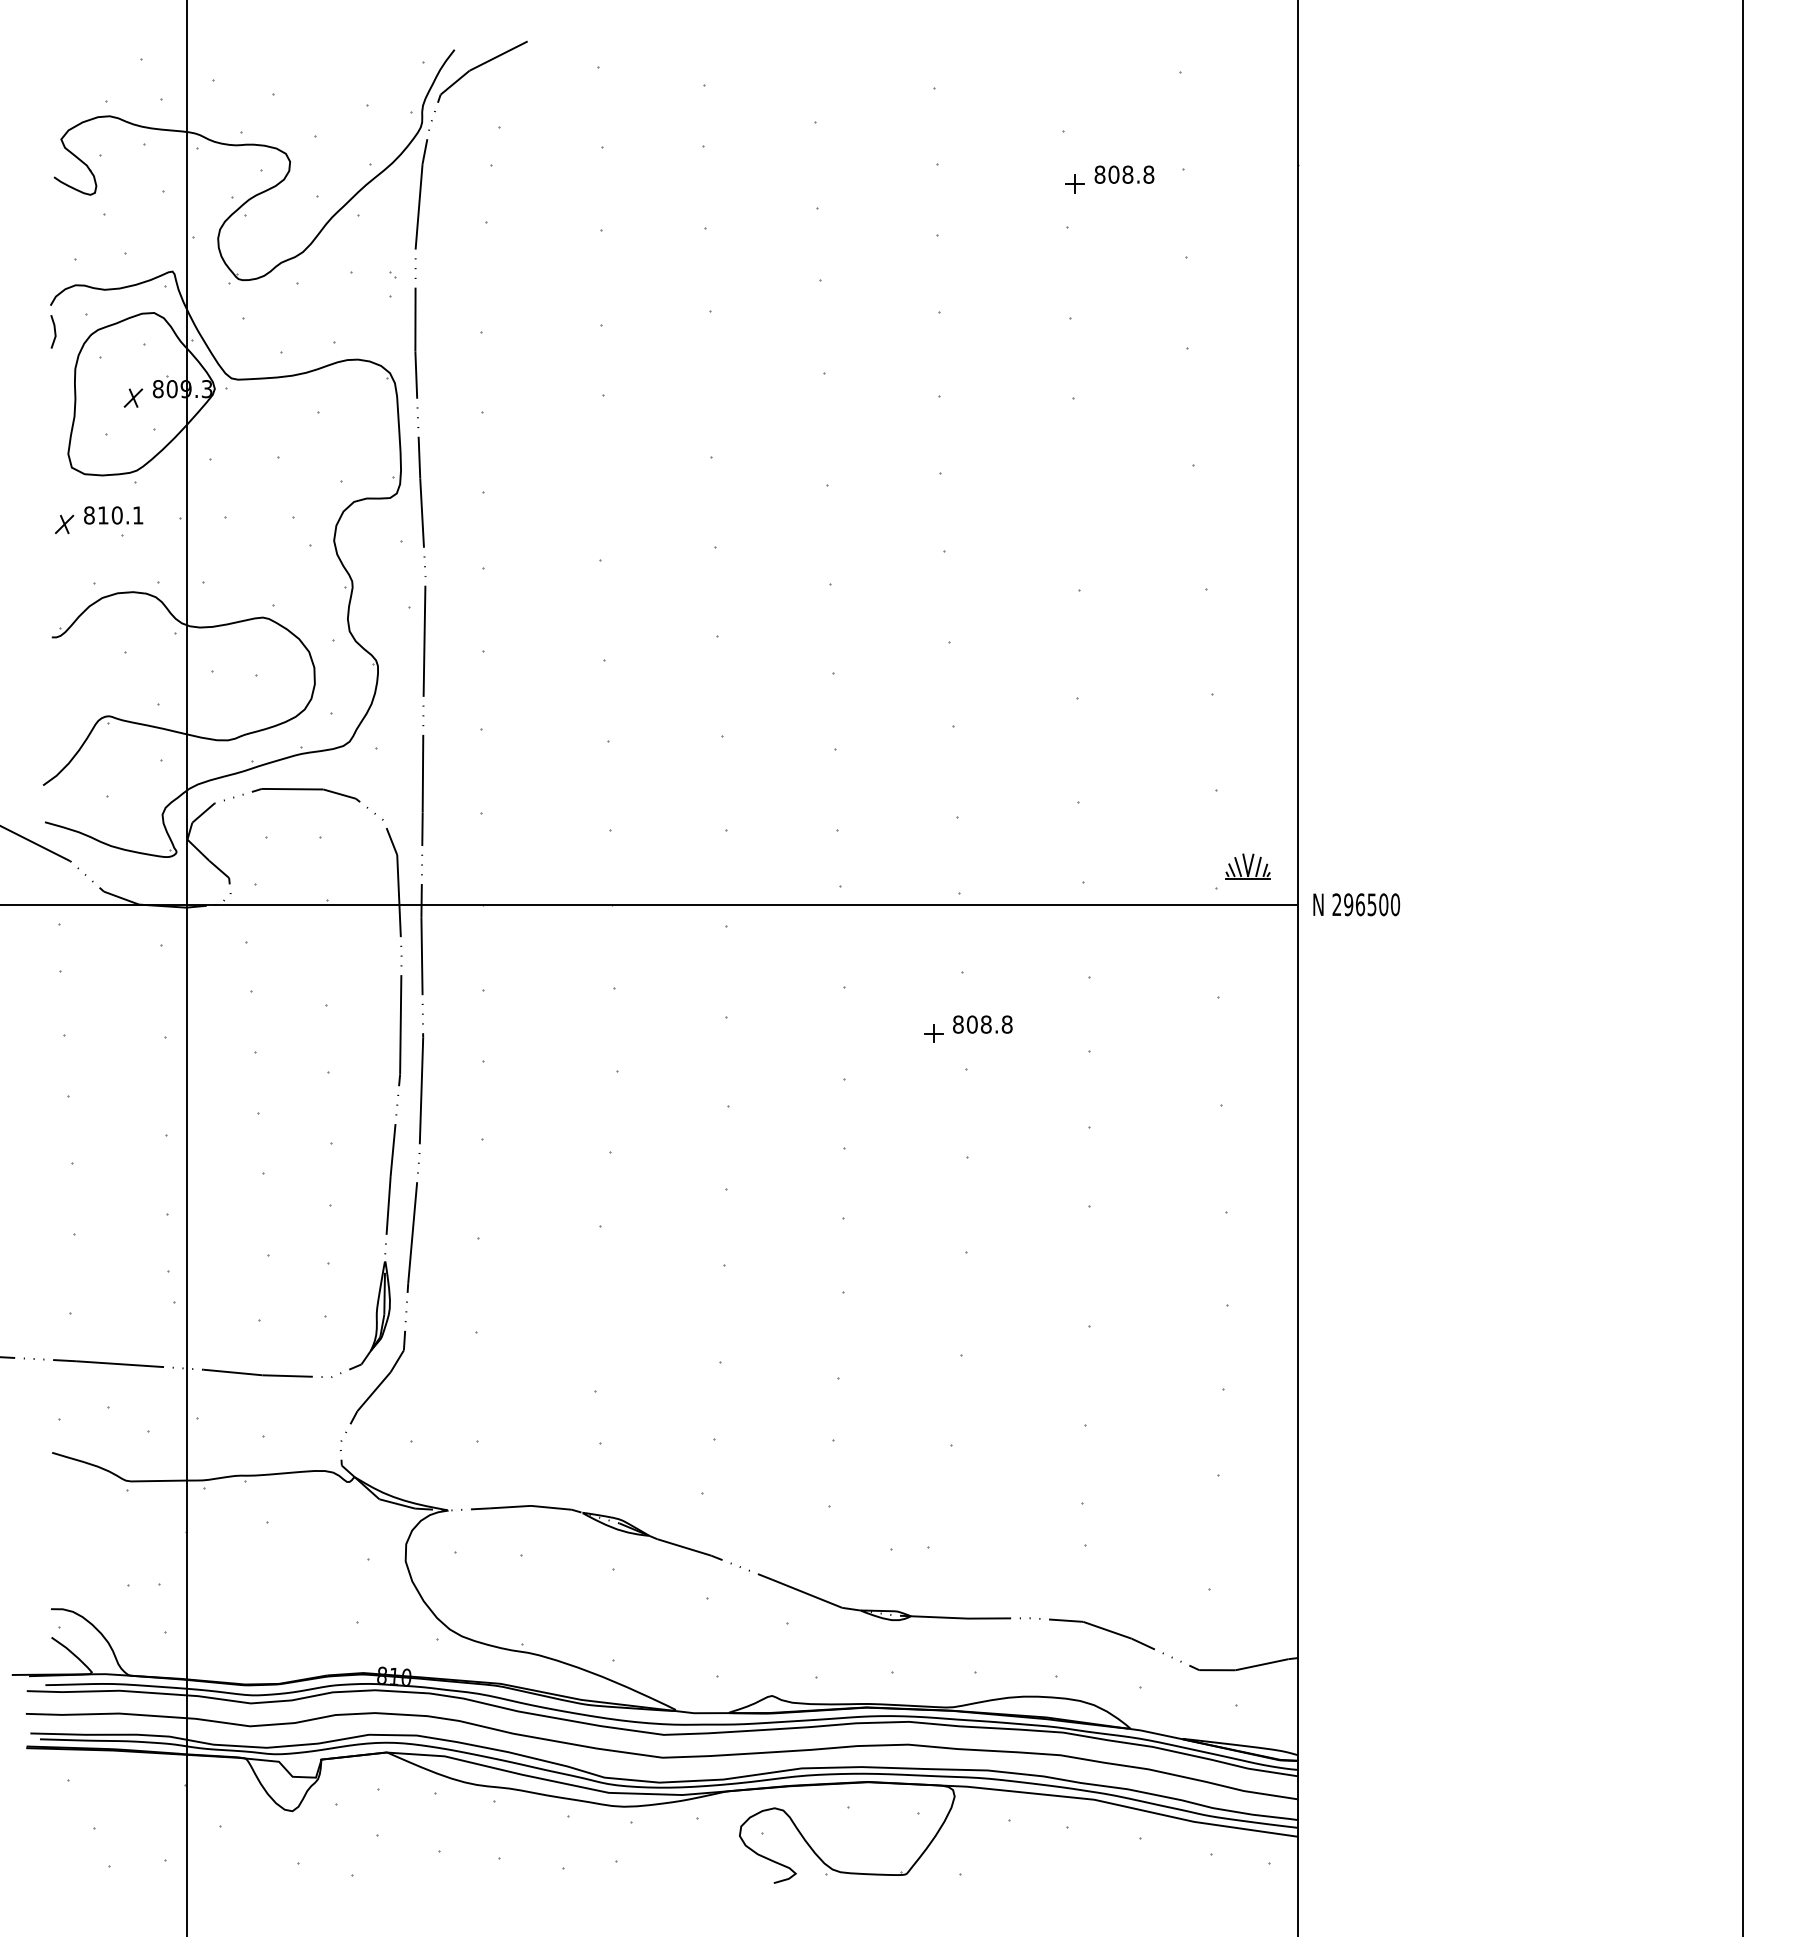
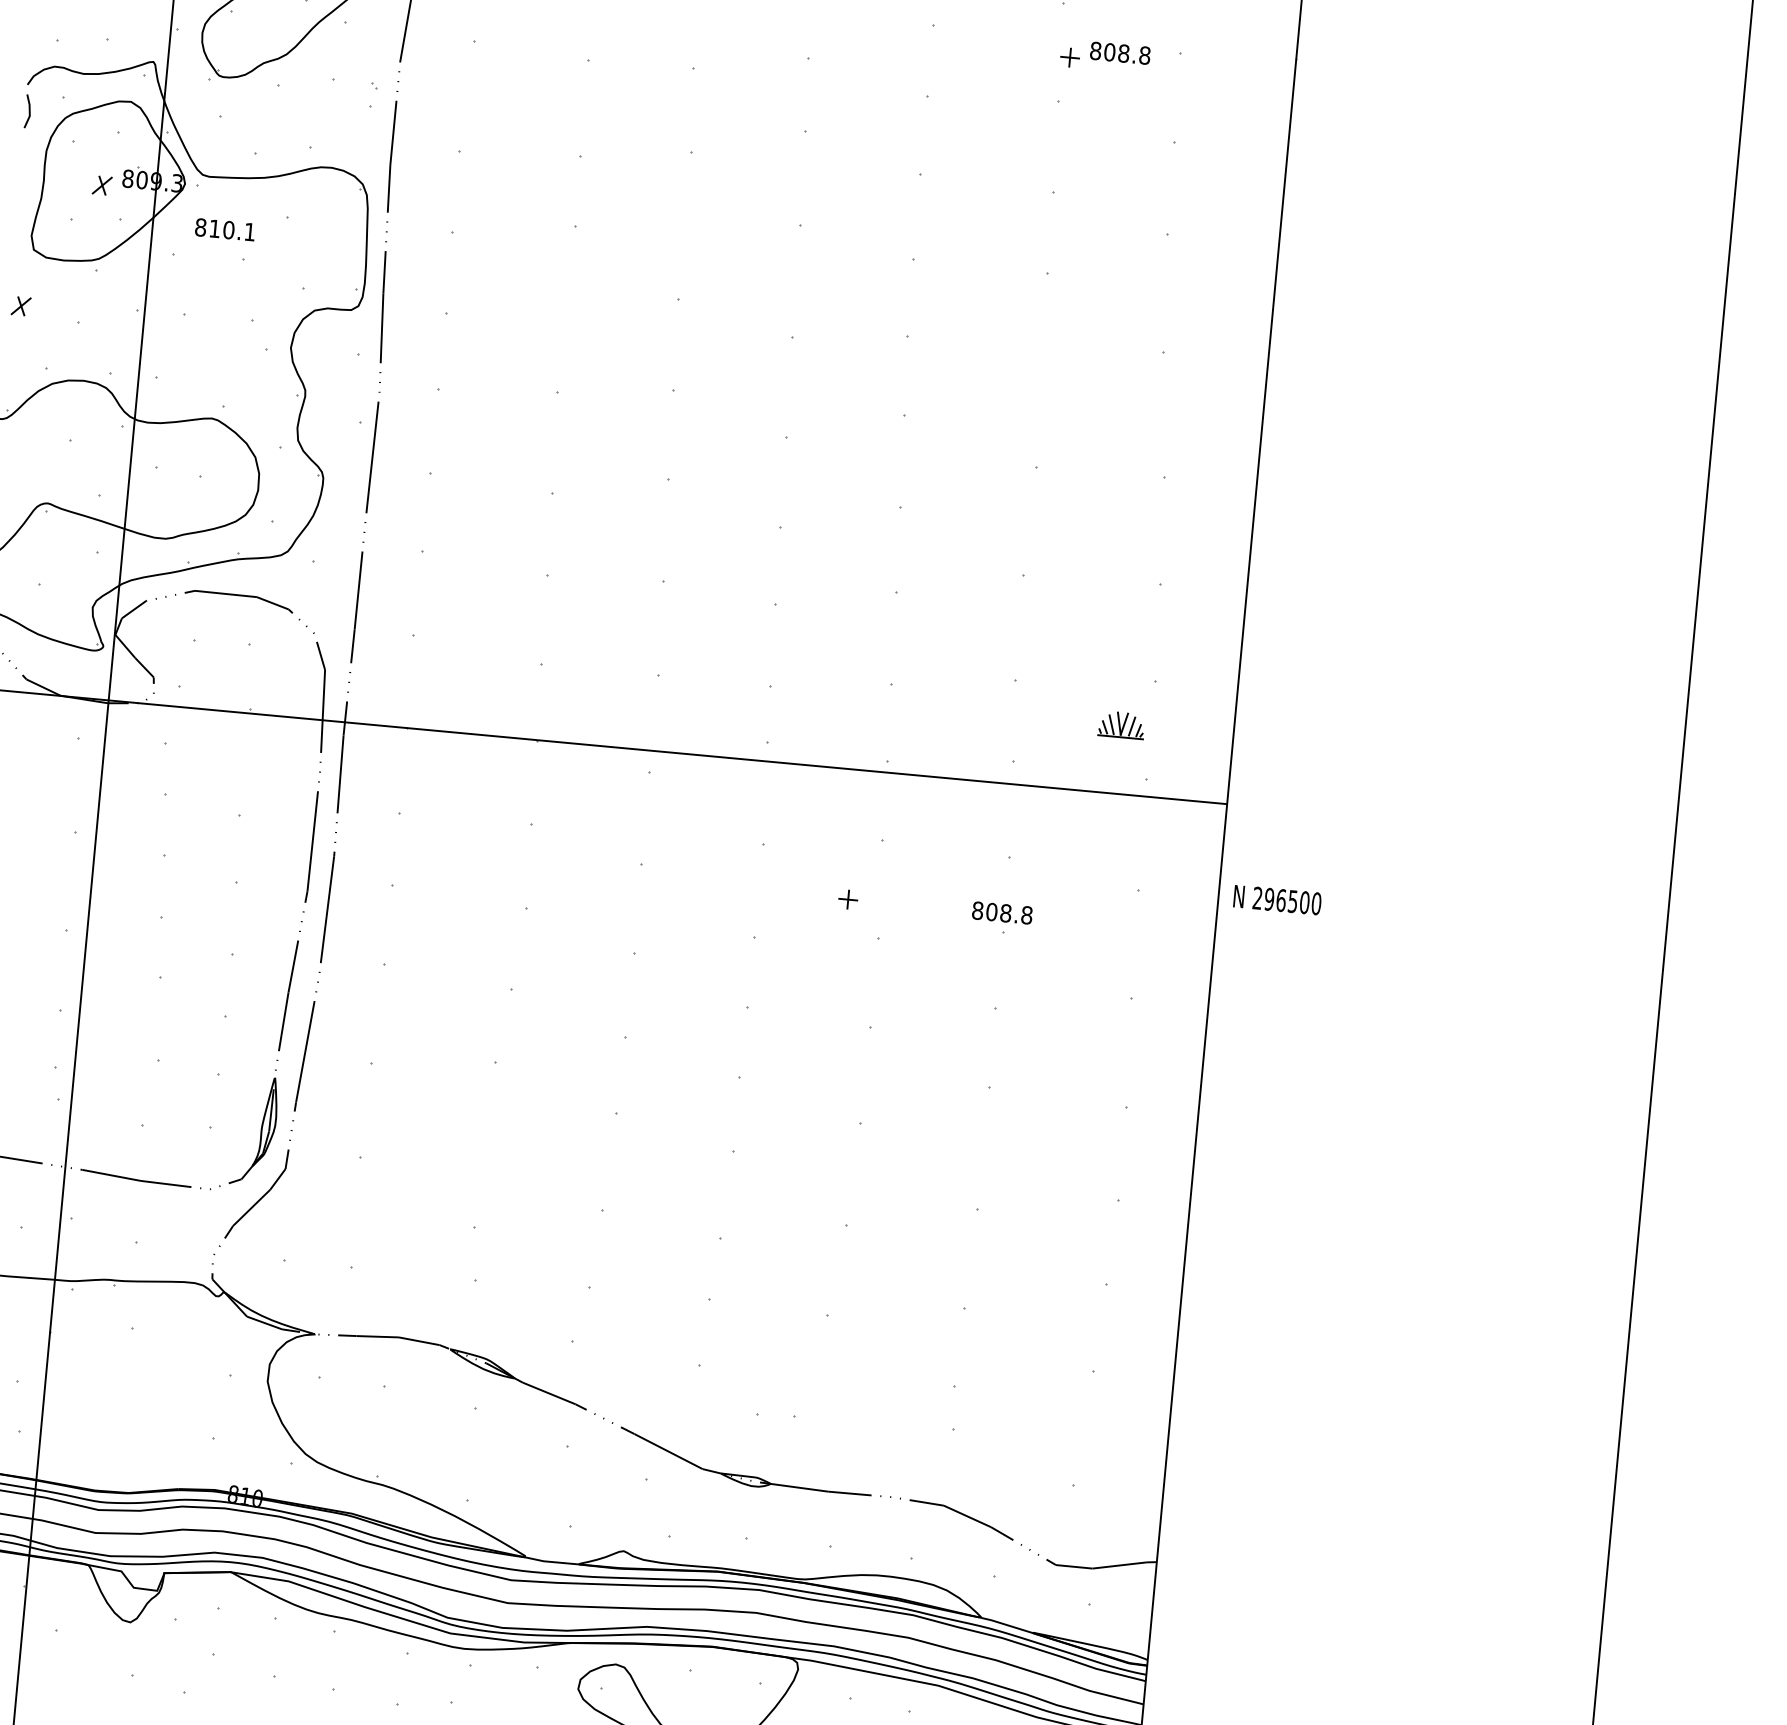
text: (113, 515) -> (225, 229), moved
part: (1247, 866) -> (1121, 725), moved
text: (1356, 904) -> (1277, 899), moved
text: (982, 1024) -> (1002, 912), moved

